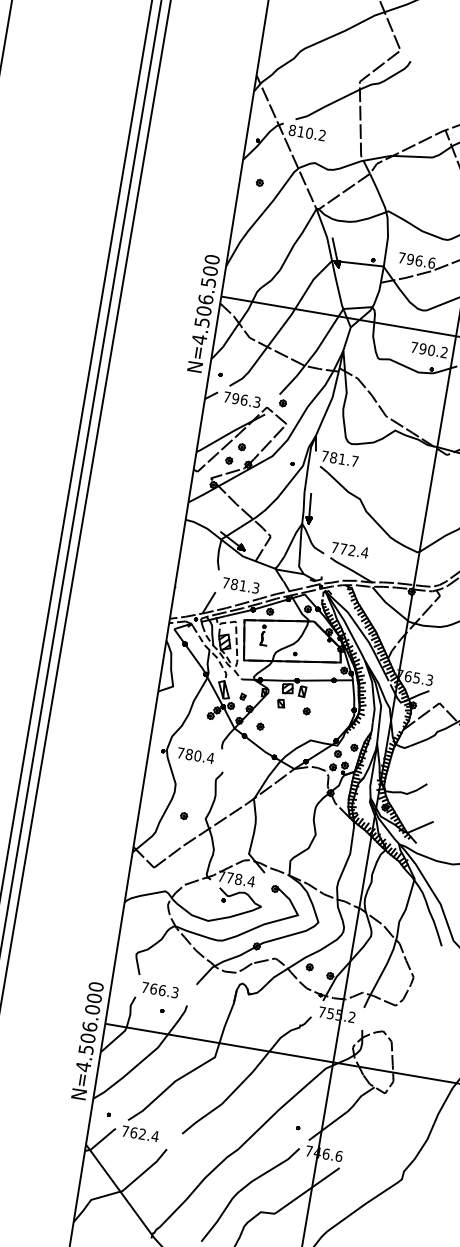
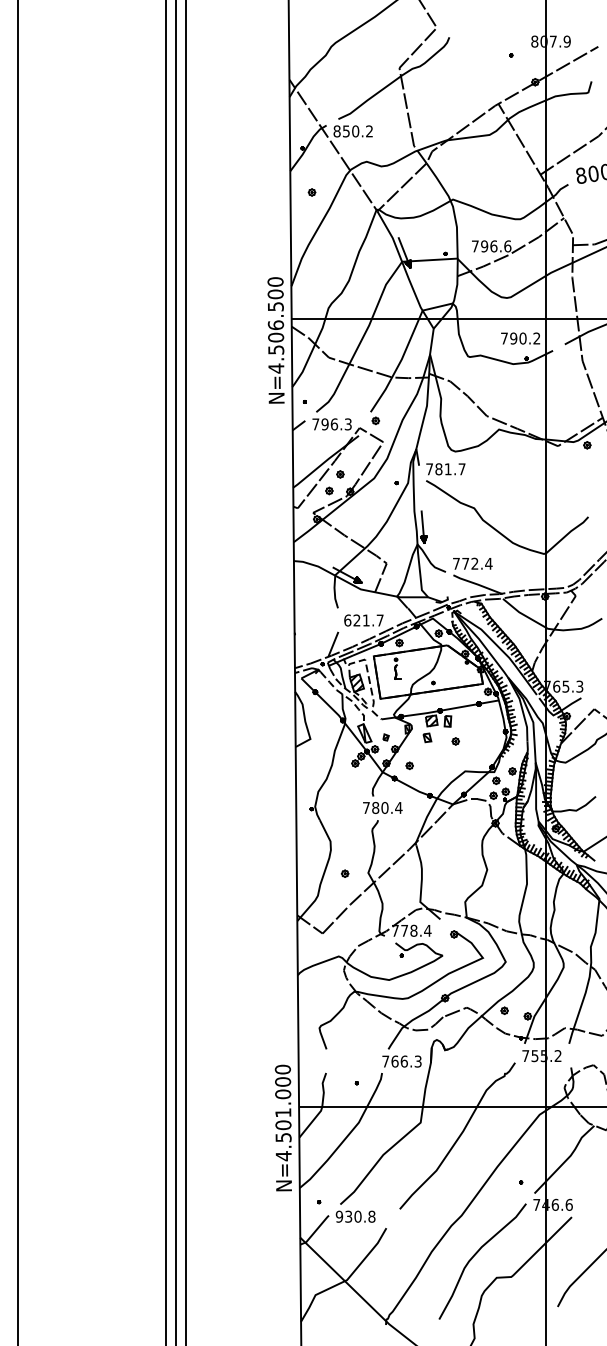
text: (301, 132) -> (346, 131), 810.2 -> 850.2
text: (240, 585) -> (363, 620), 781.3 -> 621.7
text: (195, 755) -> (382, 807), moved
text: (159, 990) -> (401, 1061), moved
text: (90, 1026) -> (283, 1112), N=4.506.000 -> N=4.501.000
text: (140, 1133) -> (355, 1216), 762.4 -> 930.8

